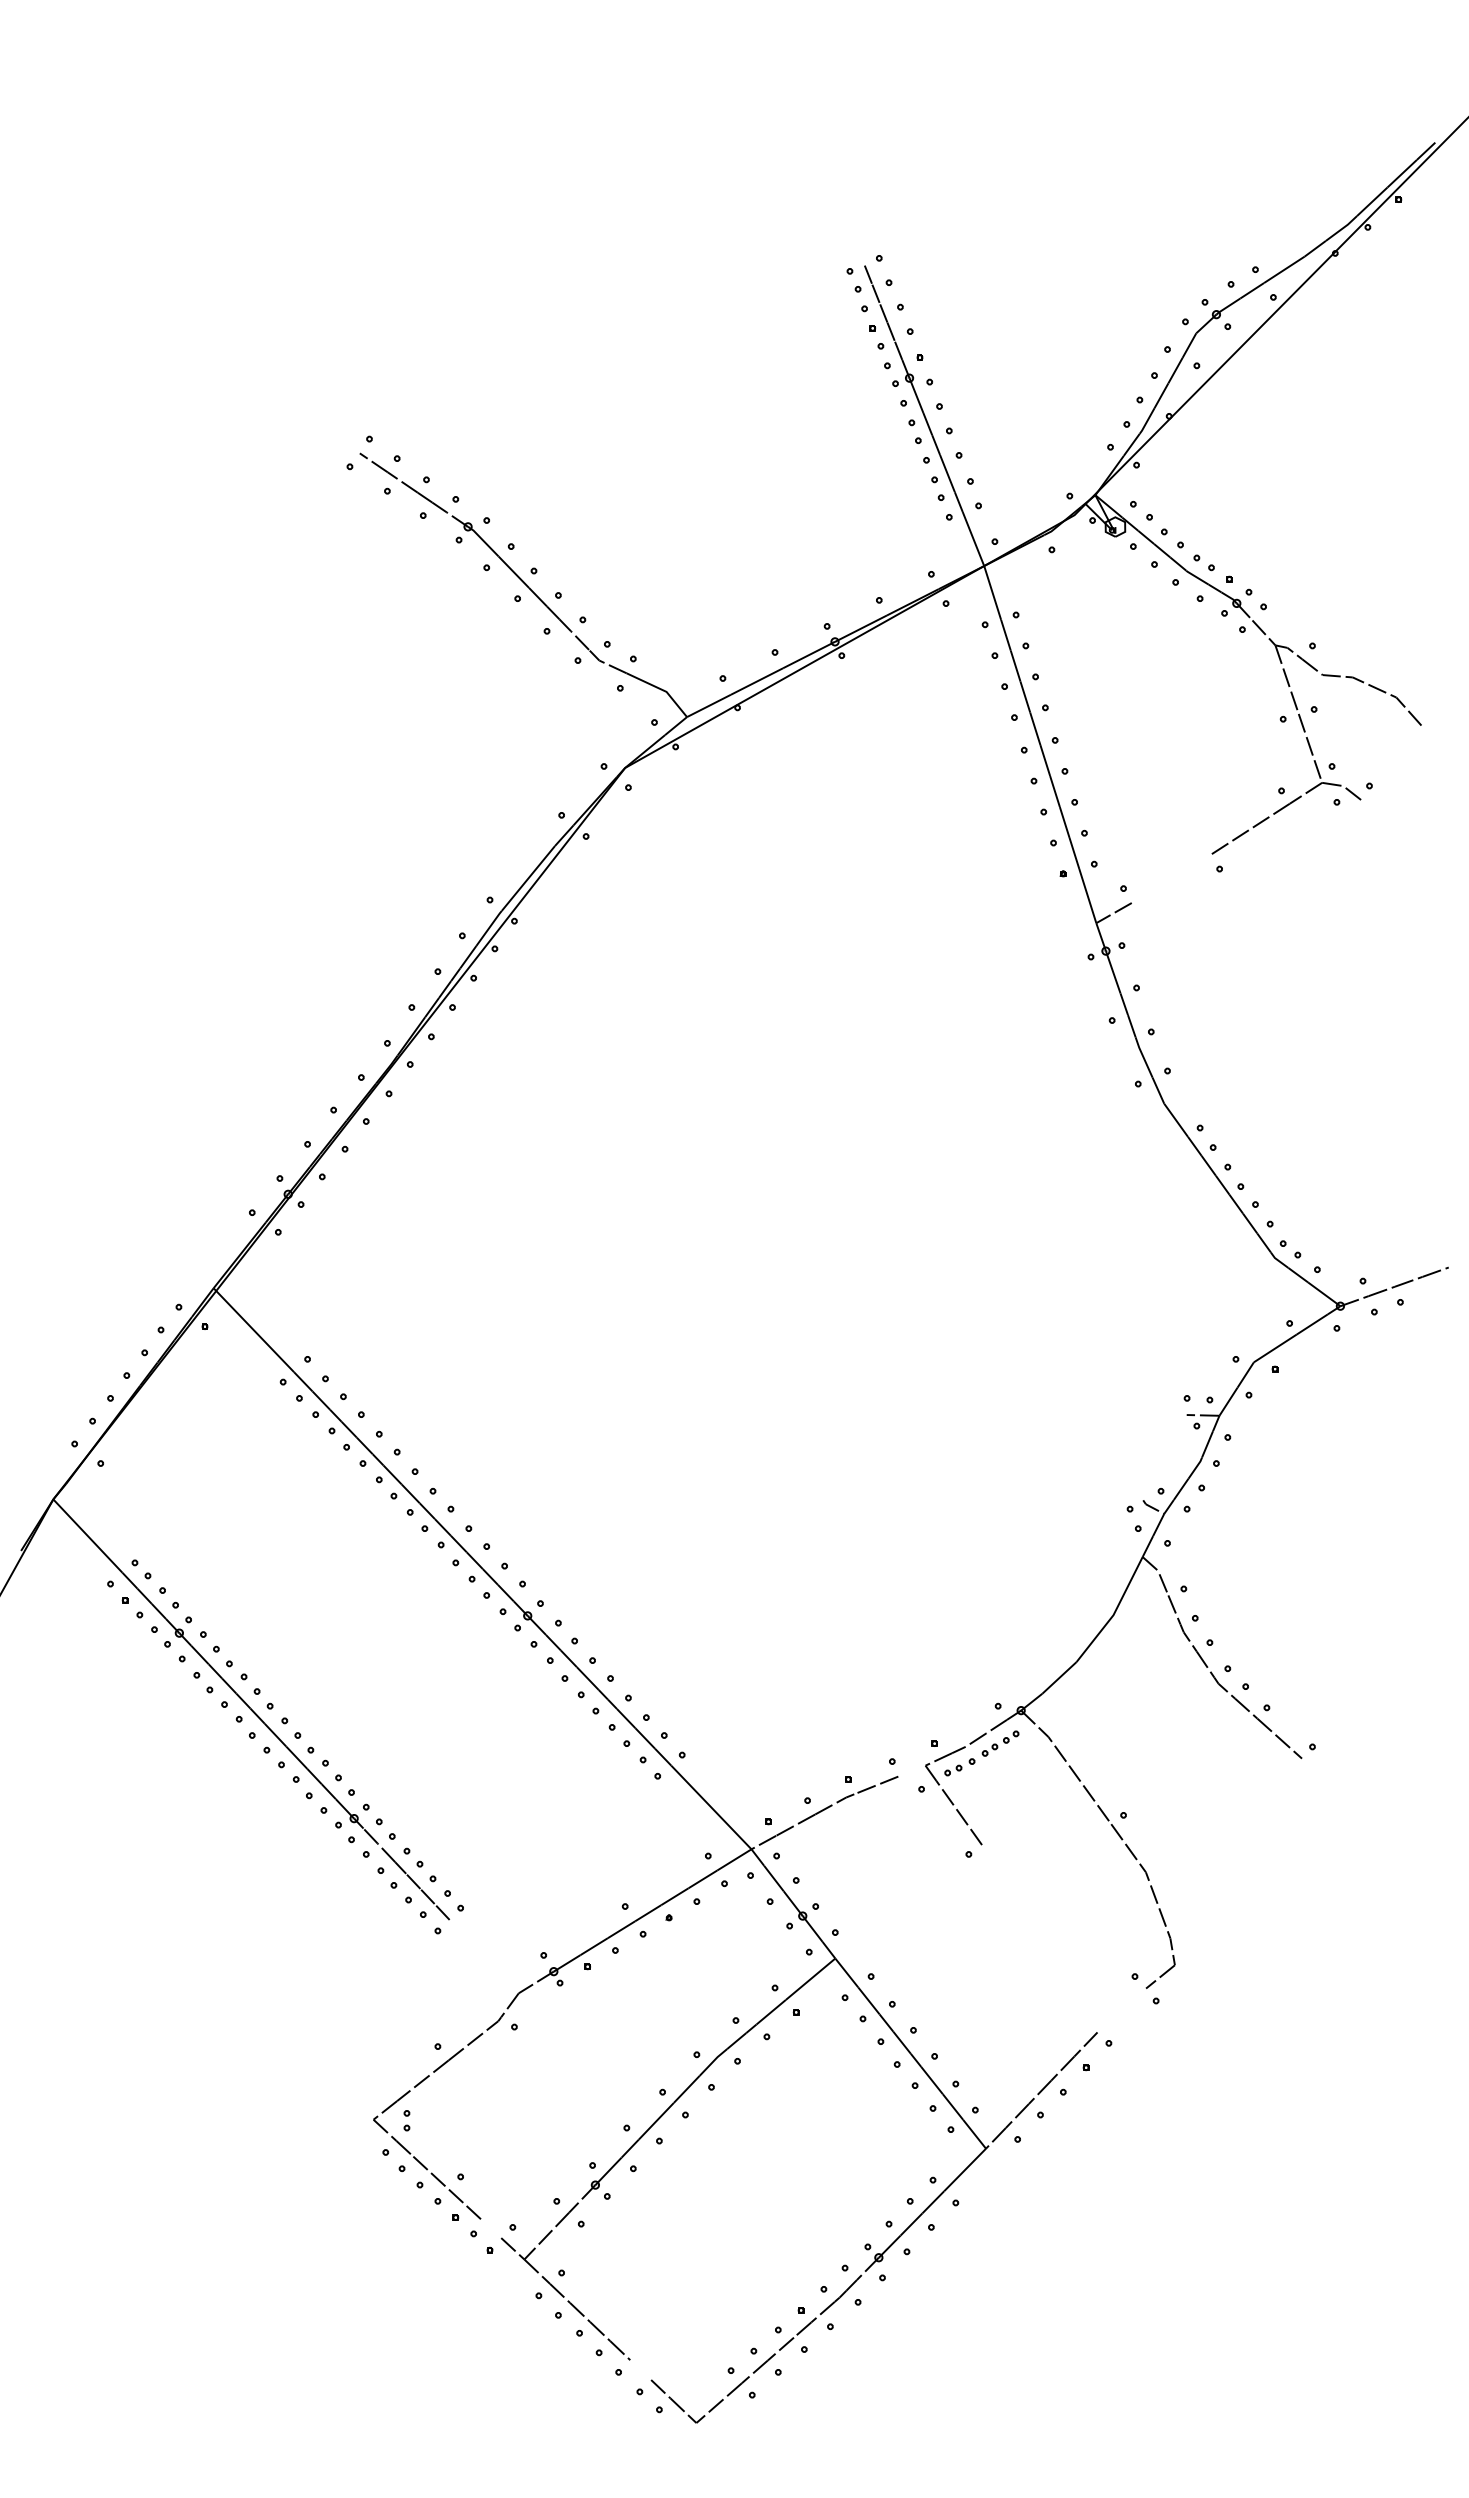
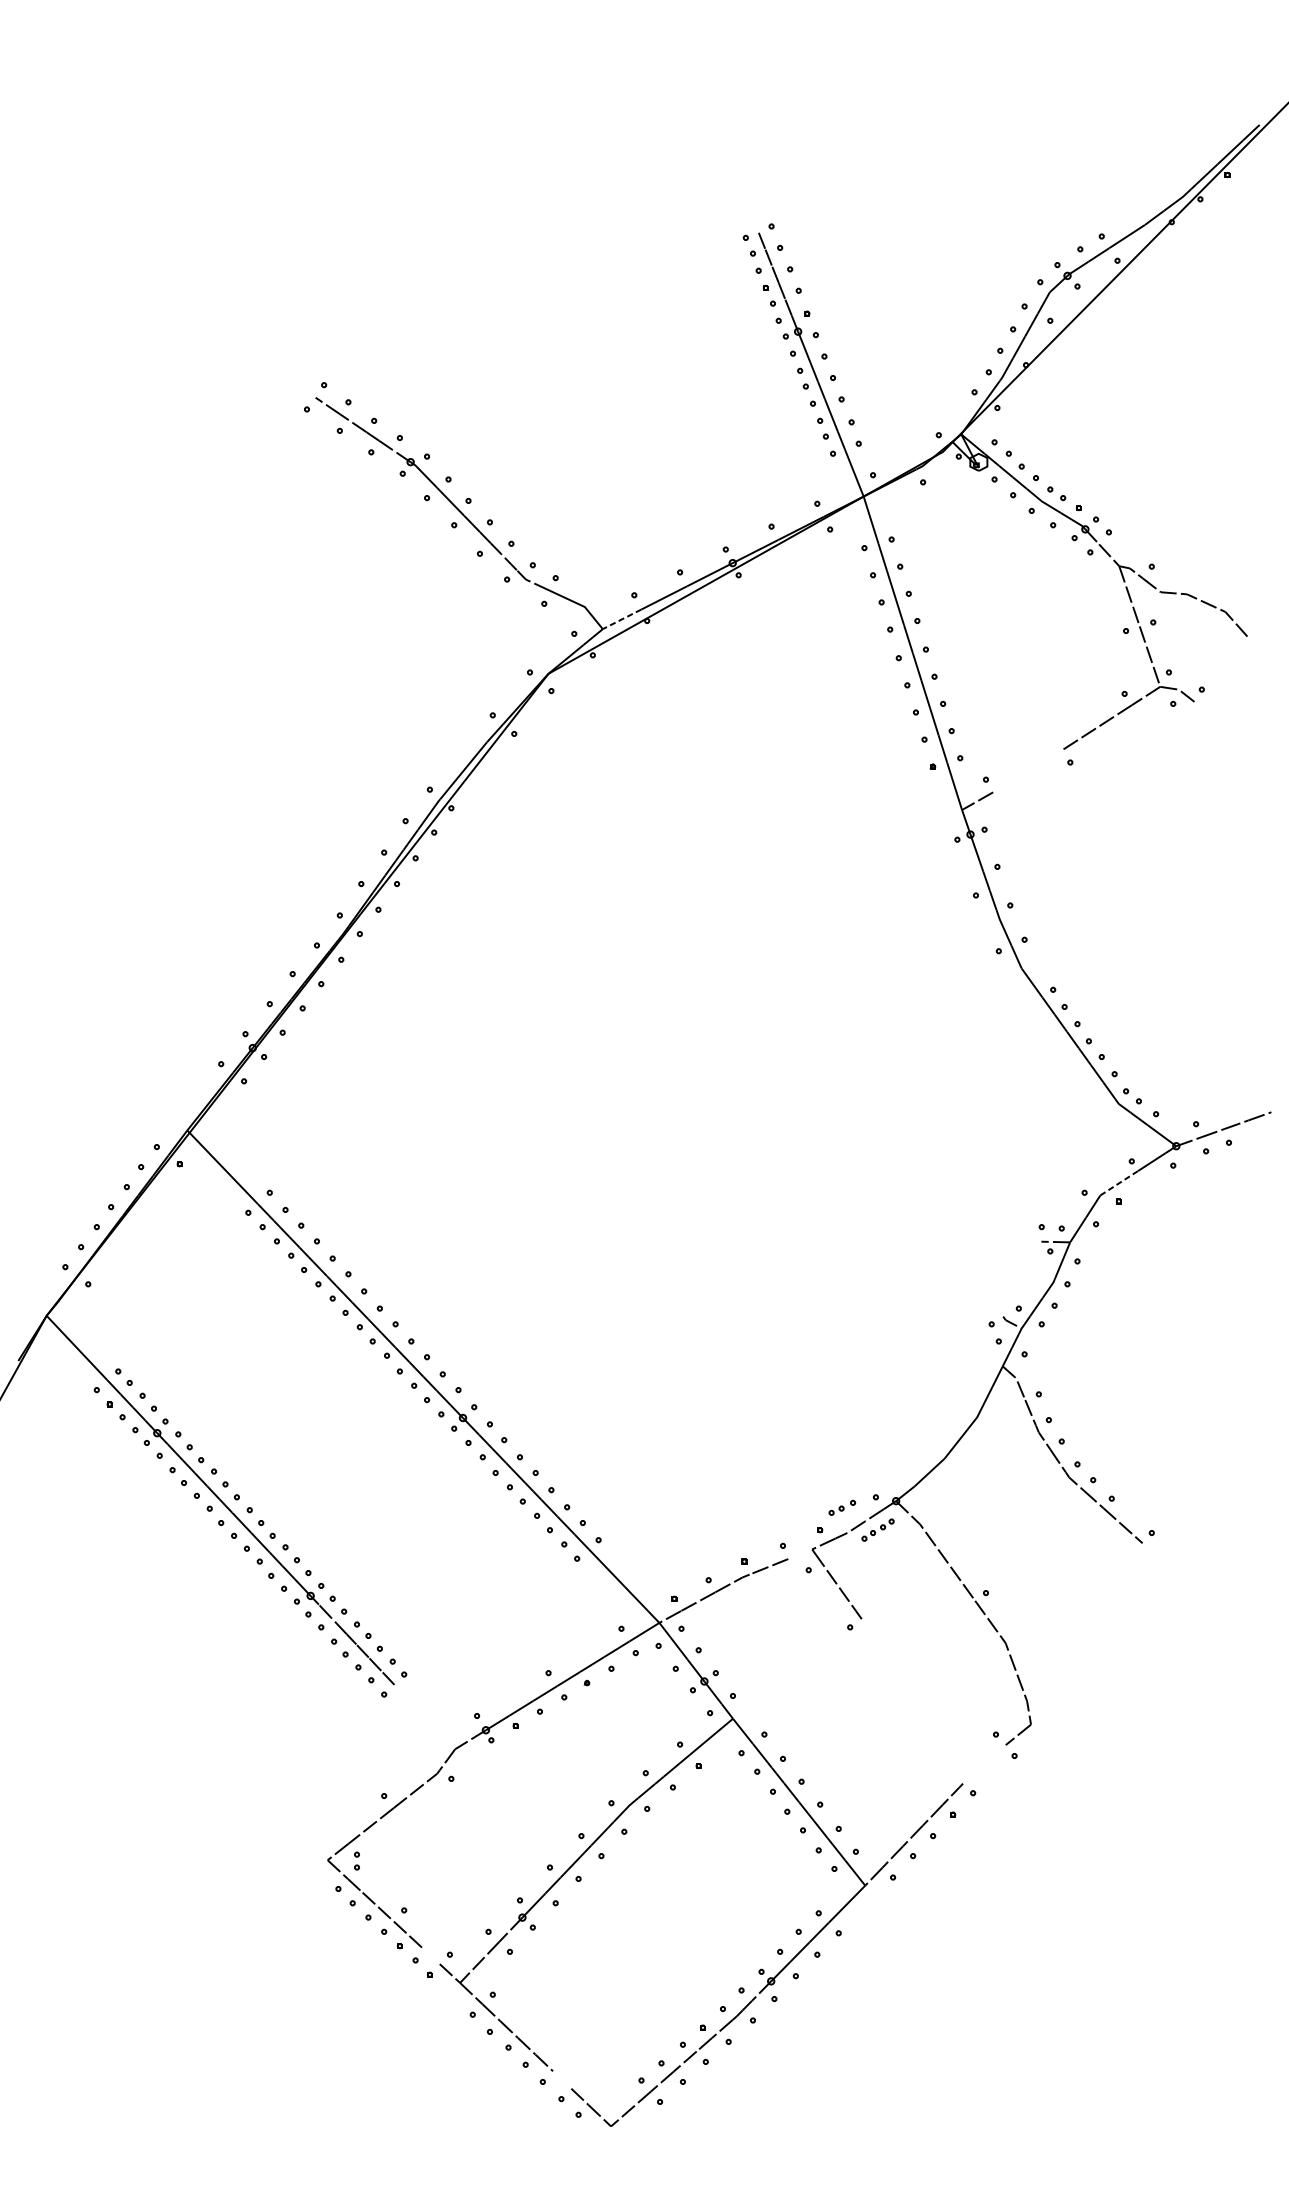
line: (709, 705) -> (622, 618), solid -> dashed
line: (1275, 1348) -> (1119, 1183), solid -> dashed
part: (959, 1767) -> (841, 1508), moved

